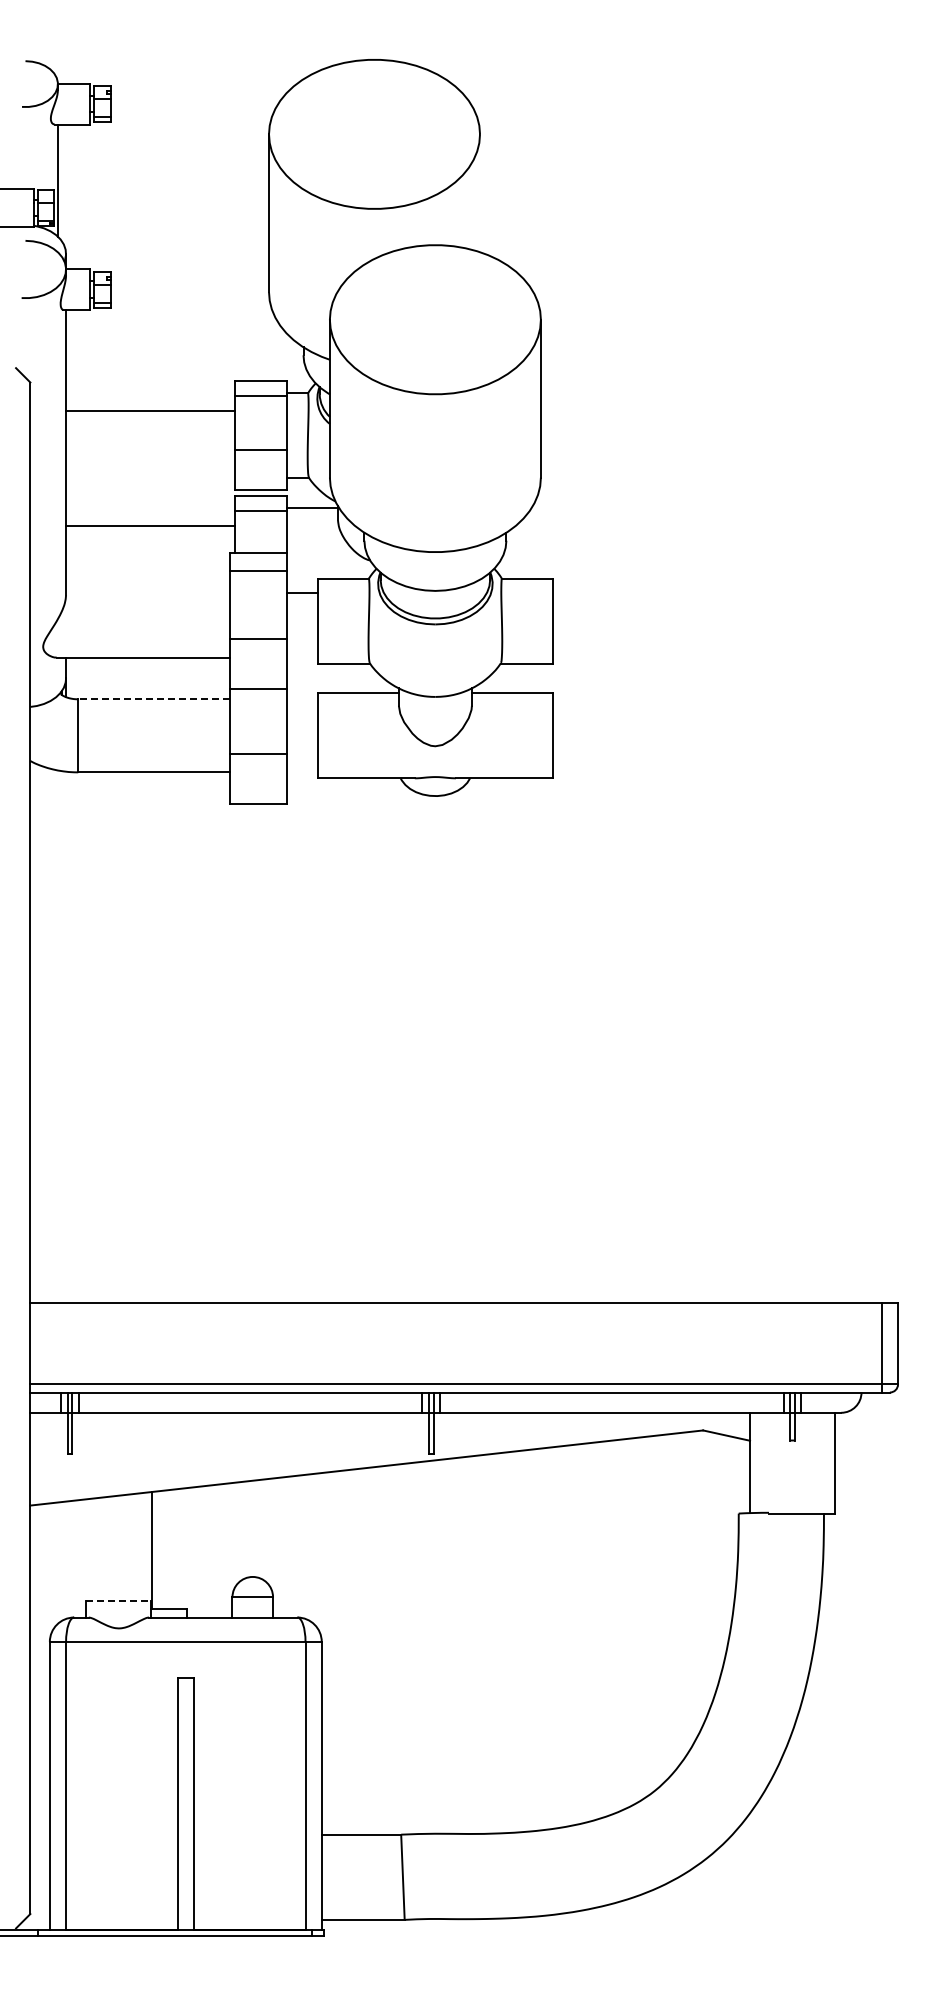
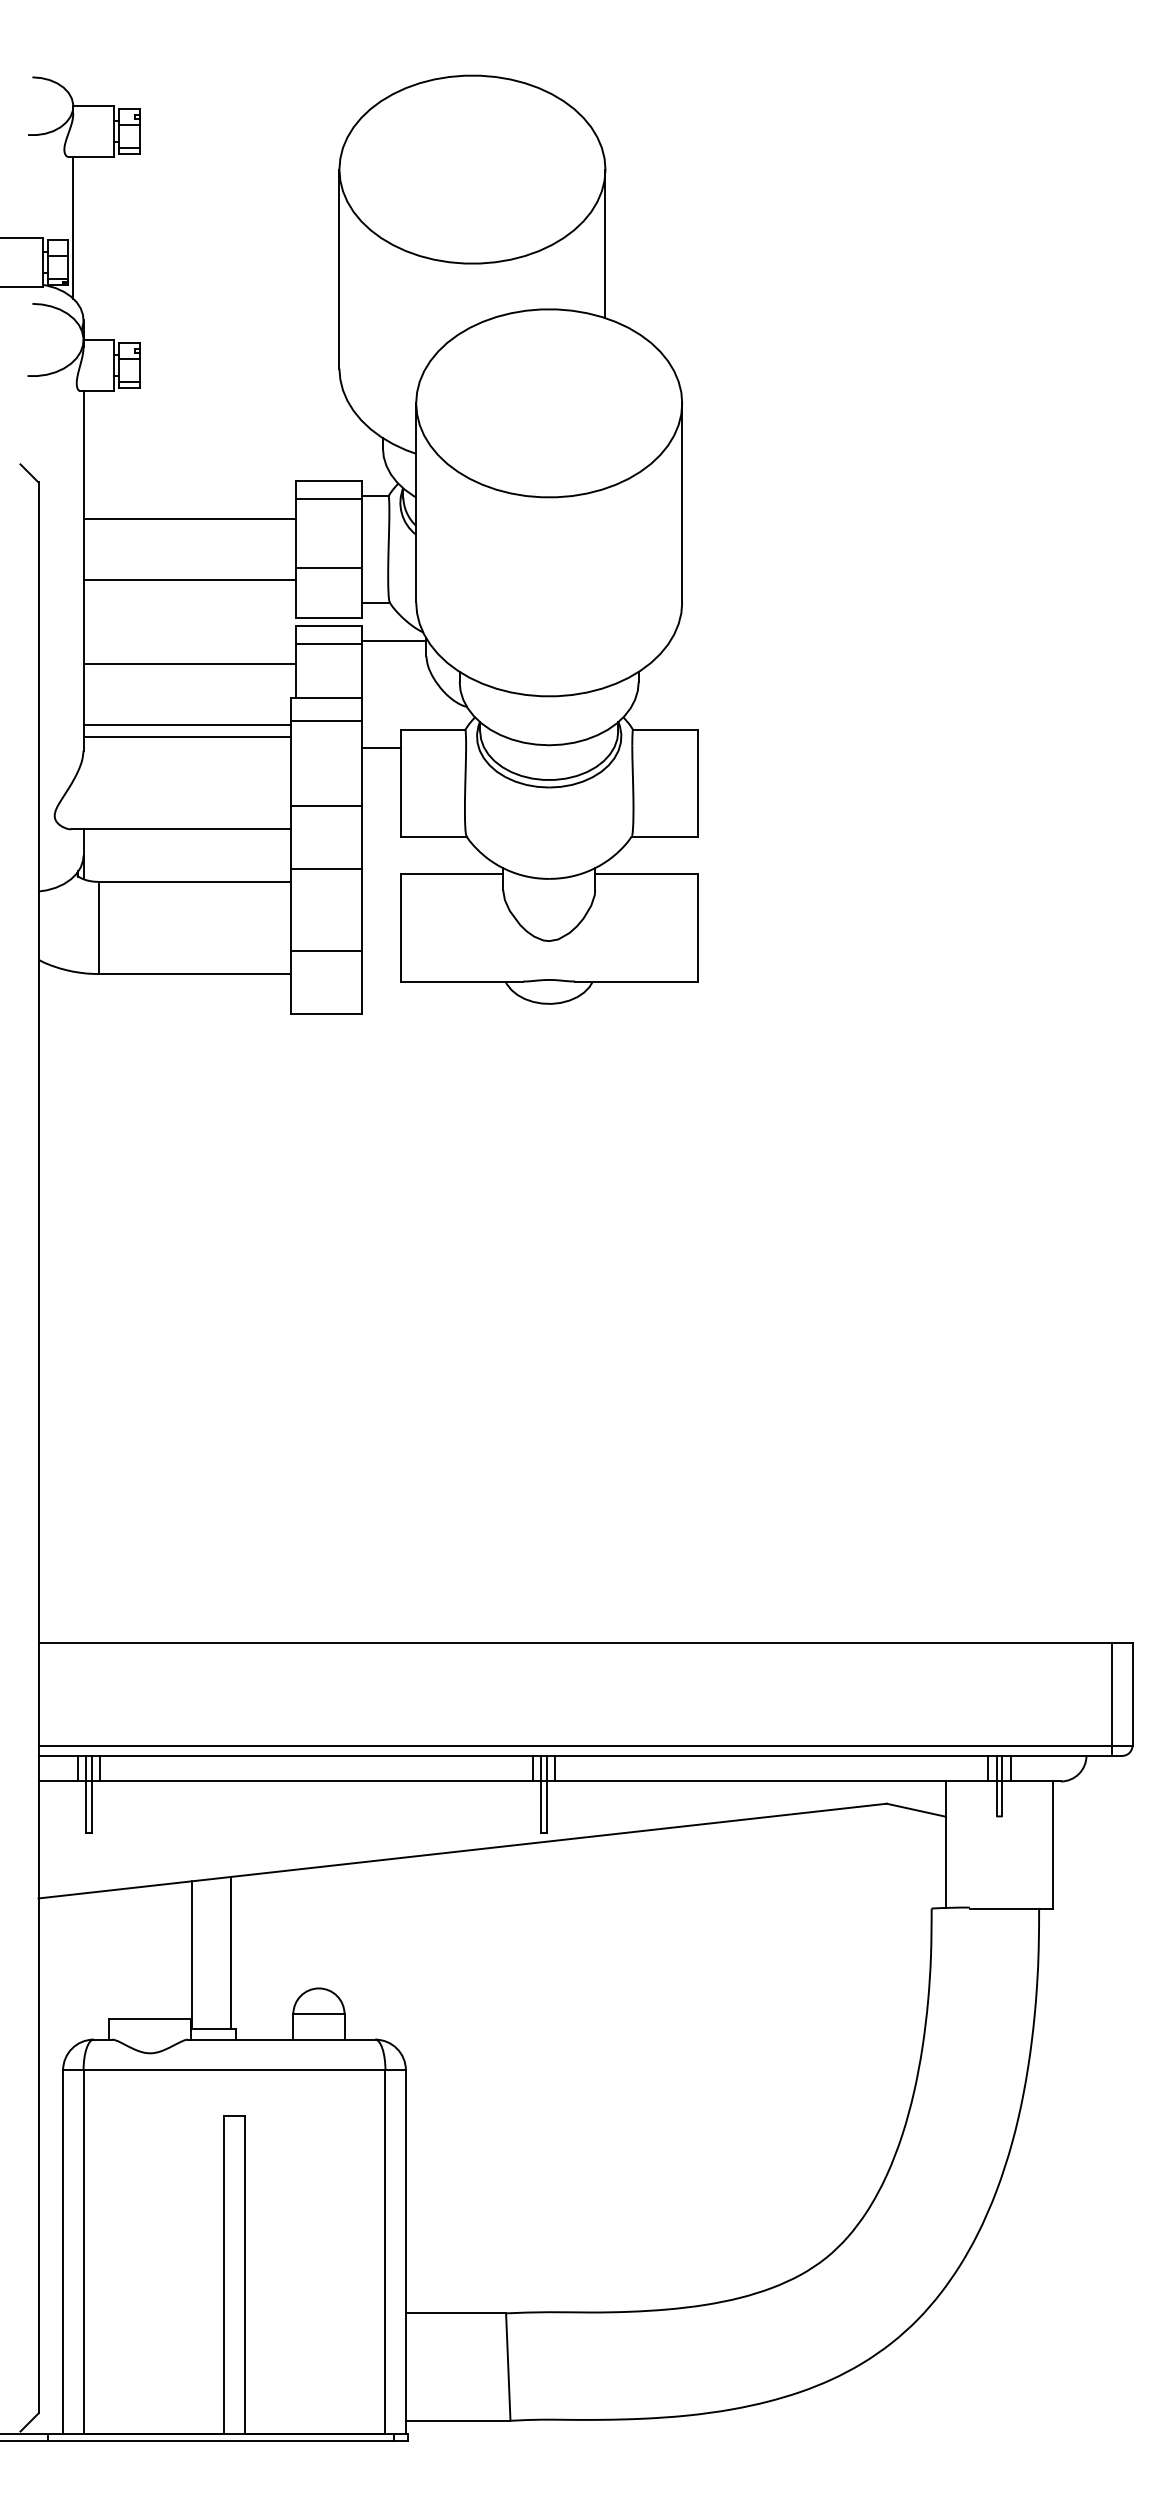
line: (480, 193) -> (606, 244), added
line: (150, 460) -> (189, 580), added
line: (148, 574) -> (187, 724), added
line: (148, 584) -> (187, 737), added
line: (153, 699) -> (193, 882), dashed -> solid
line: (182, 1548) -> (230, 1952), added
line: (119, 1601) -> (150, 2019), dashed -> solid

